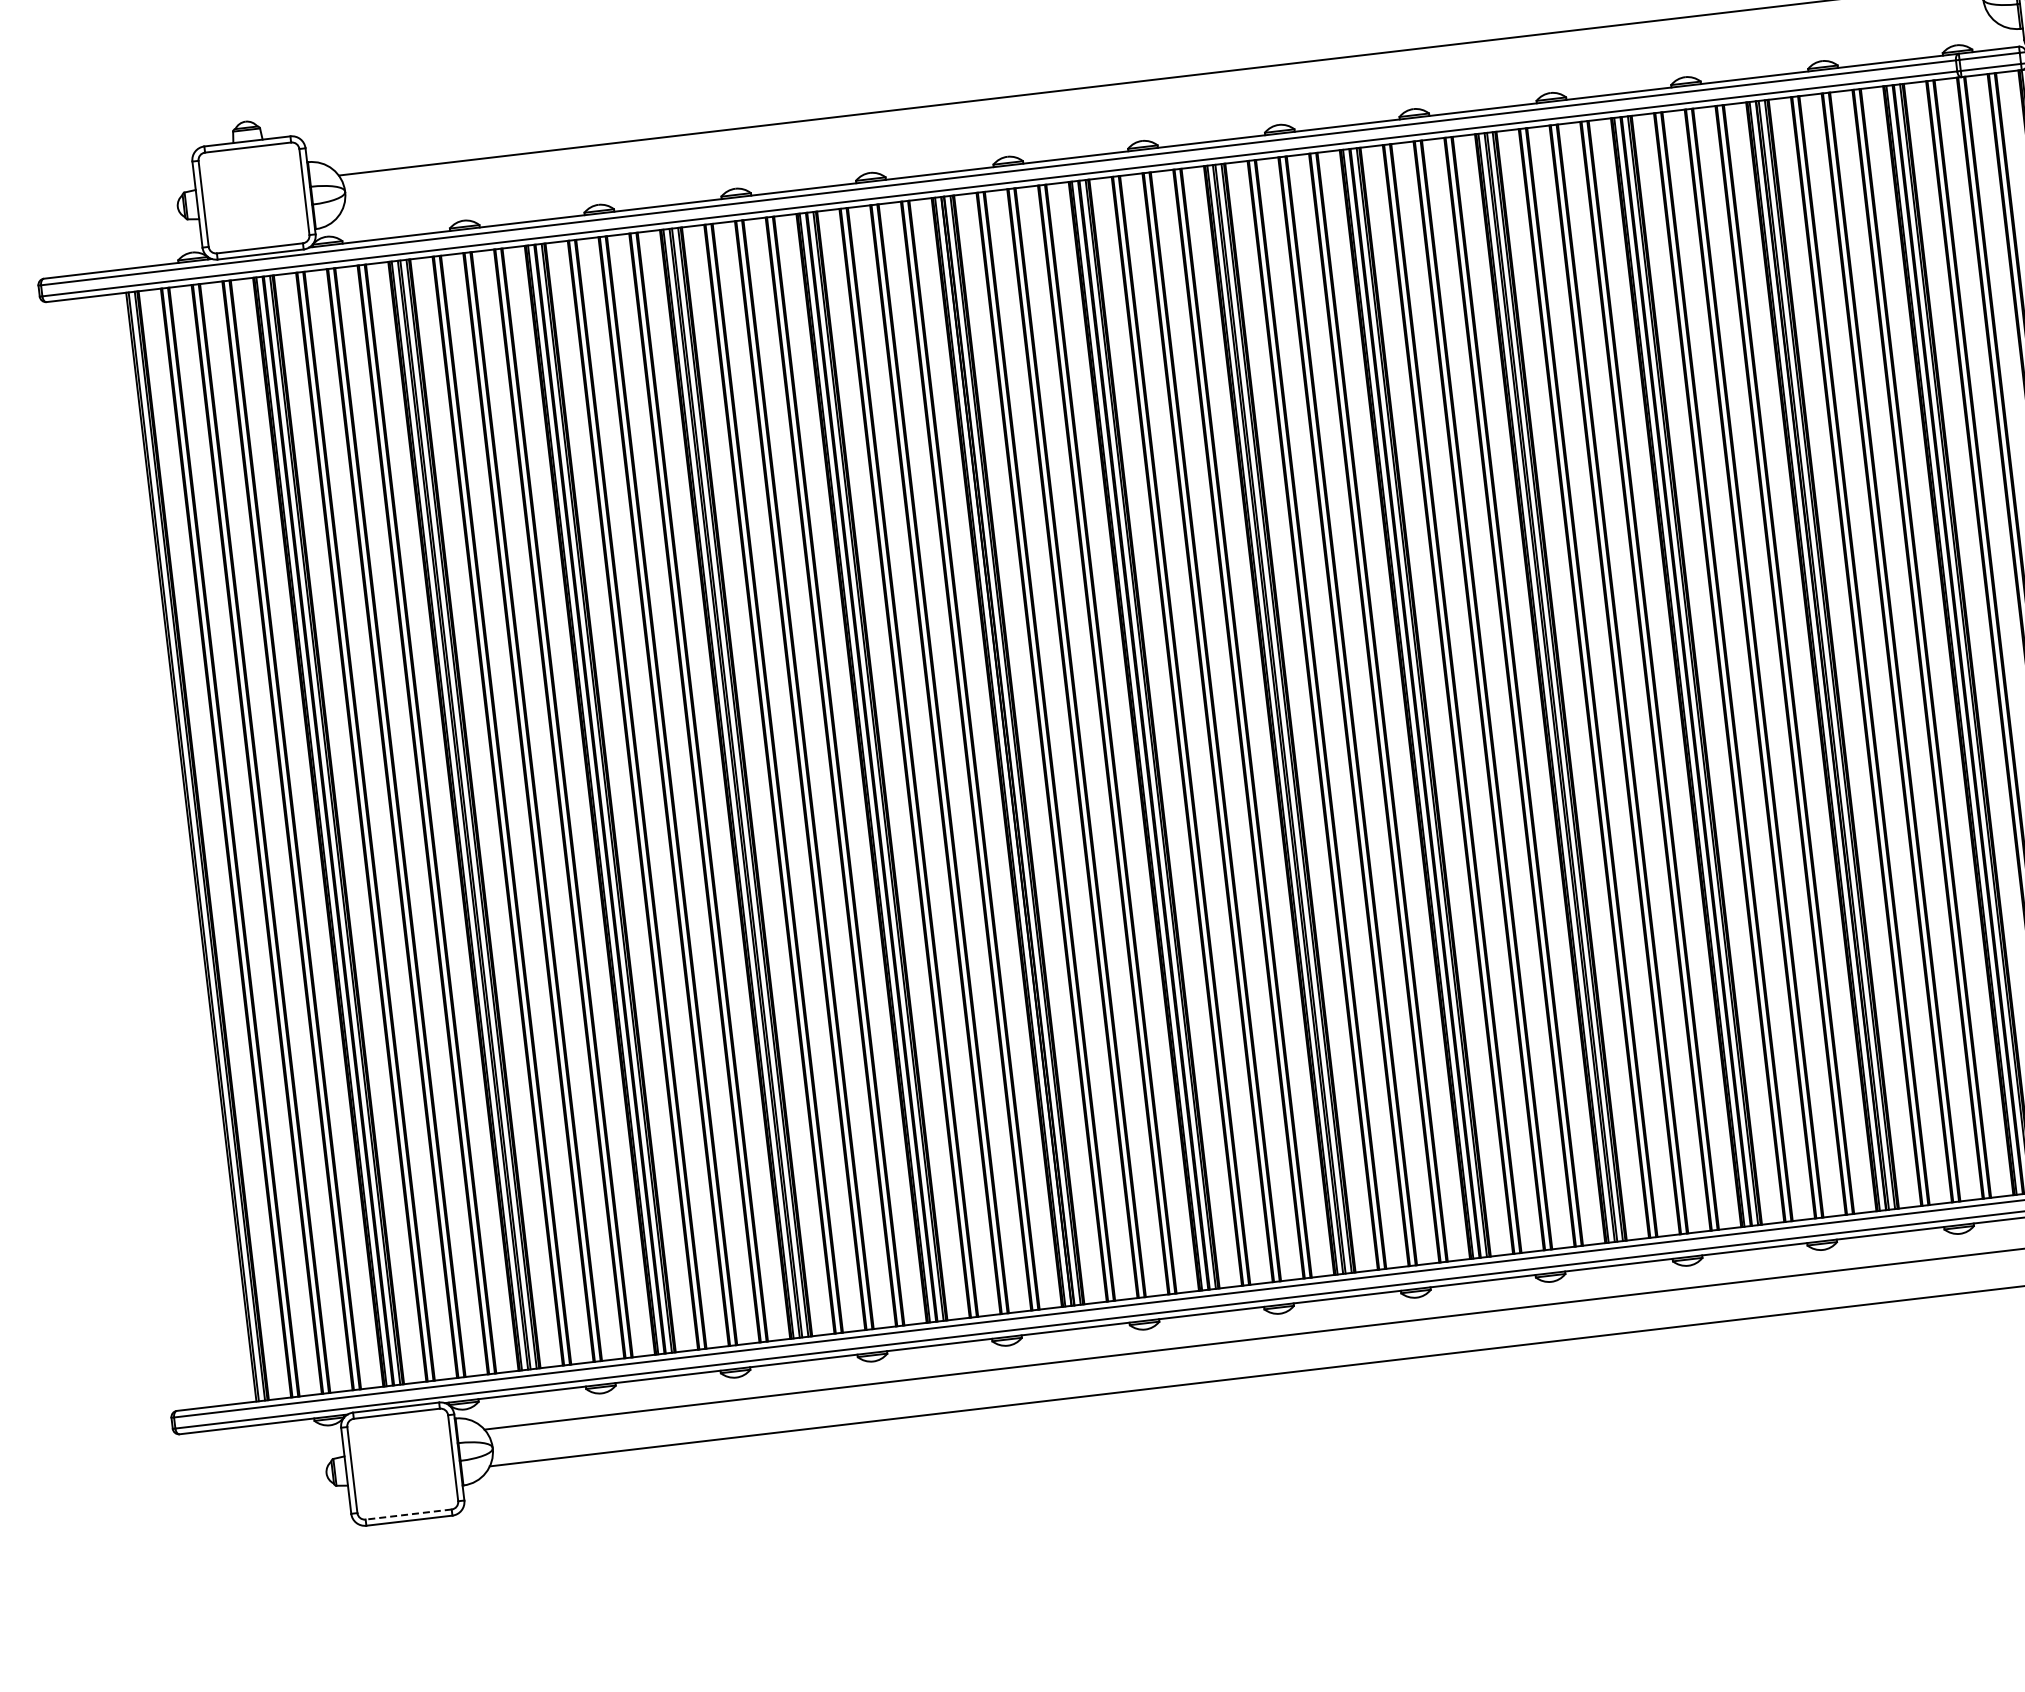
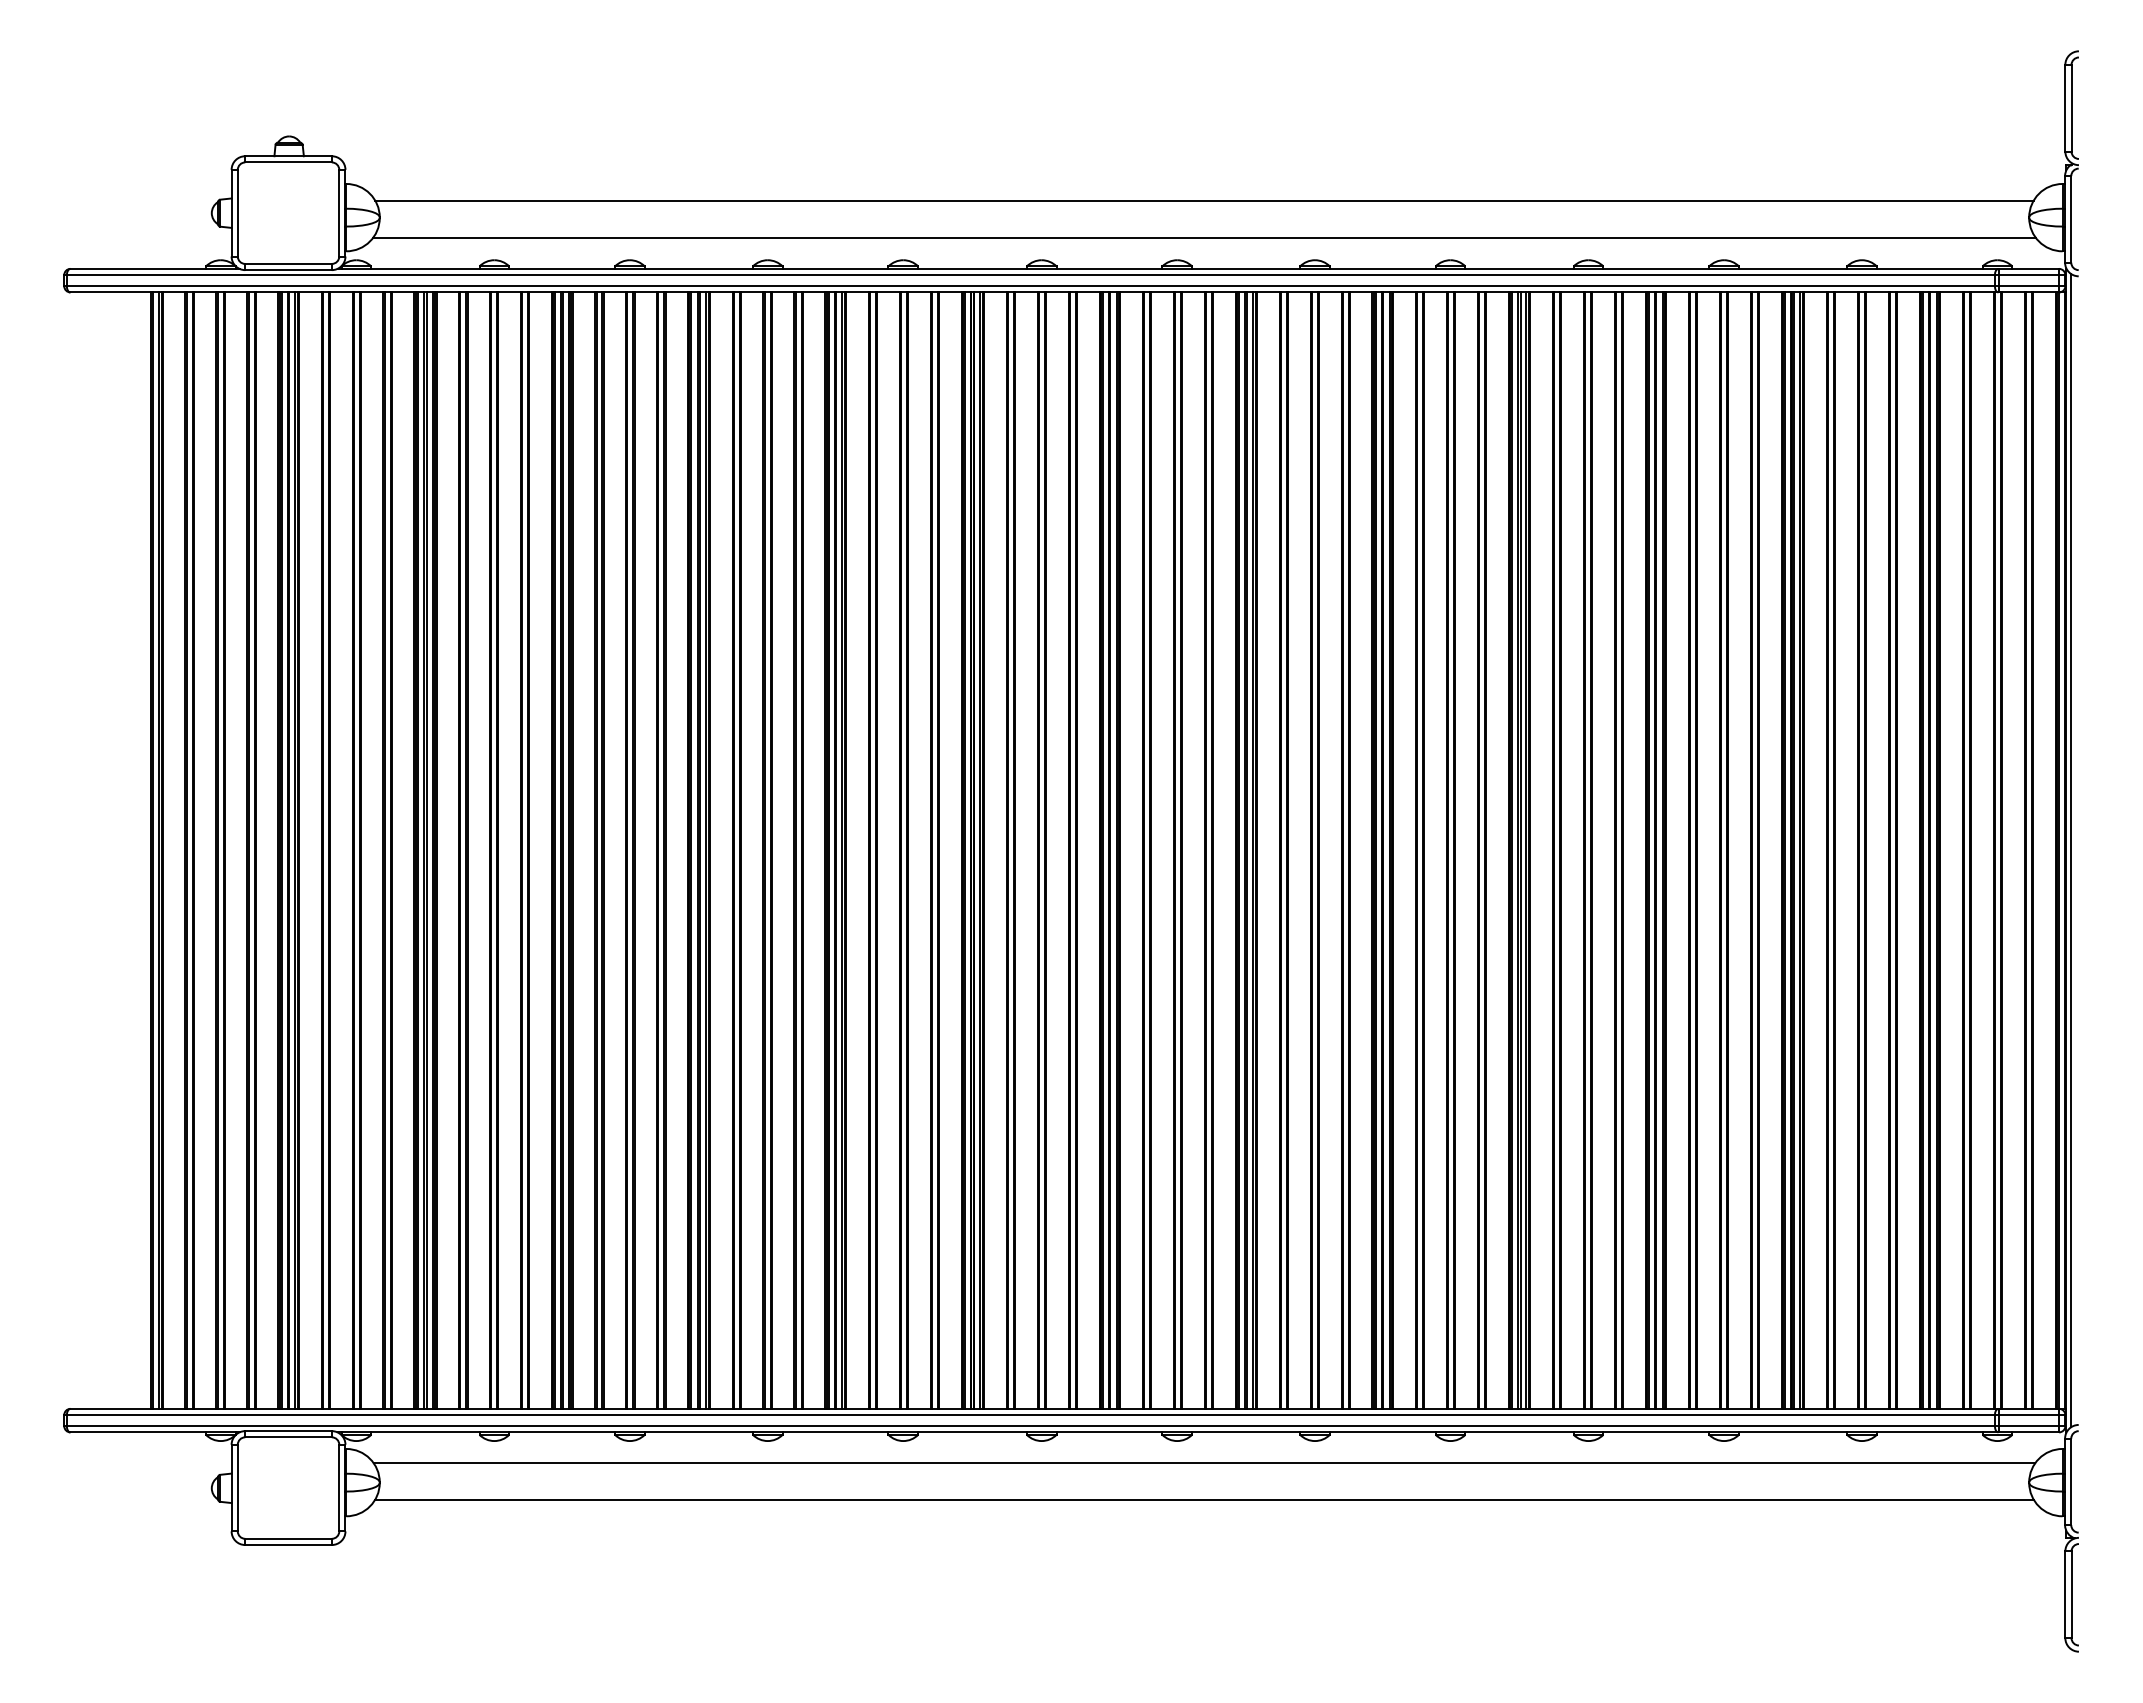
line: (1166, 115) -> (1204, 237), added
line: (408, 1514) -> (288, 1538), dashed -> solid

